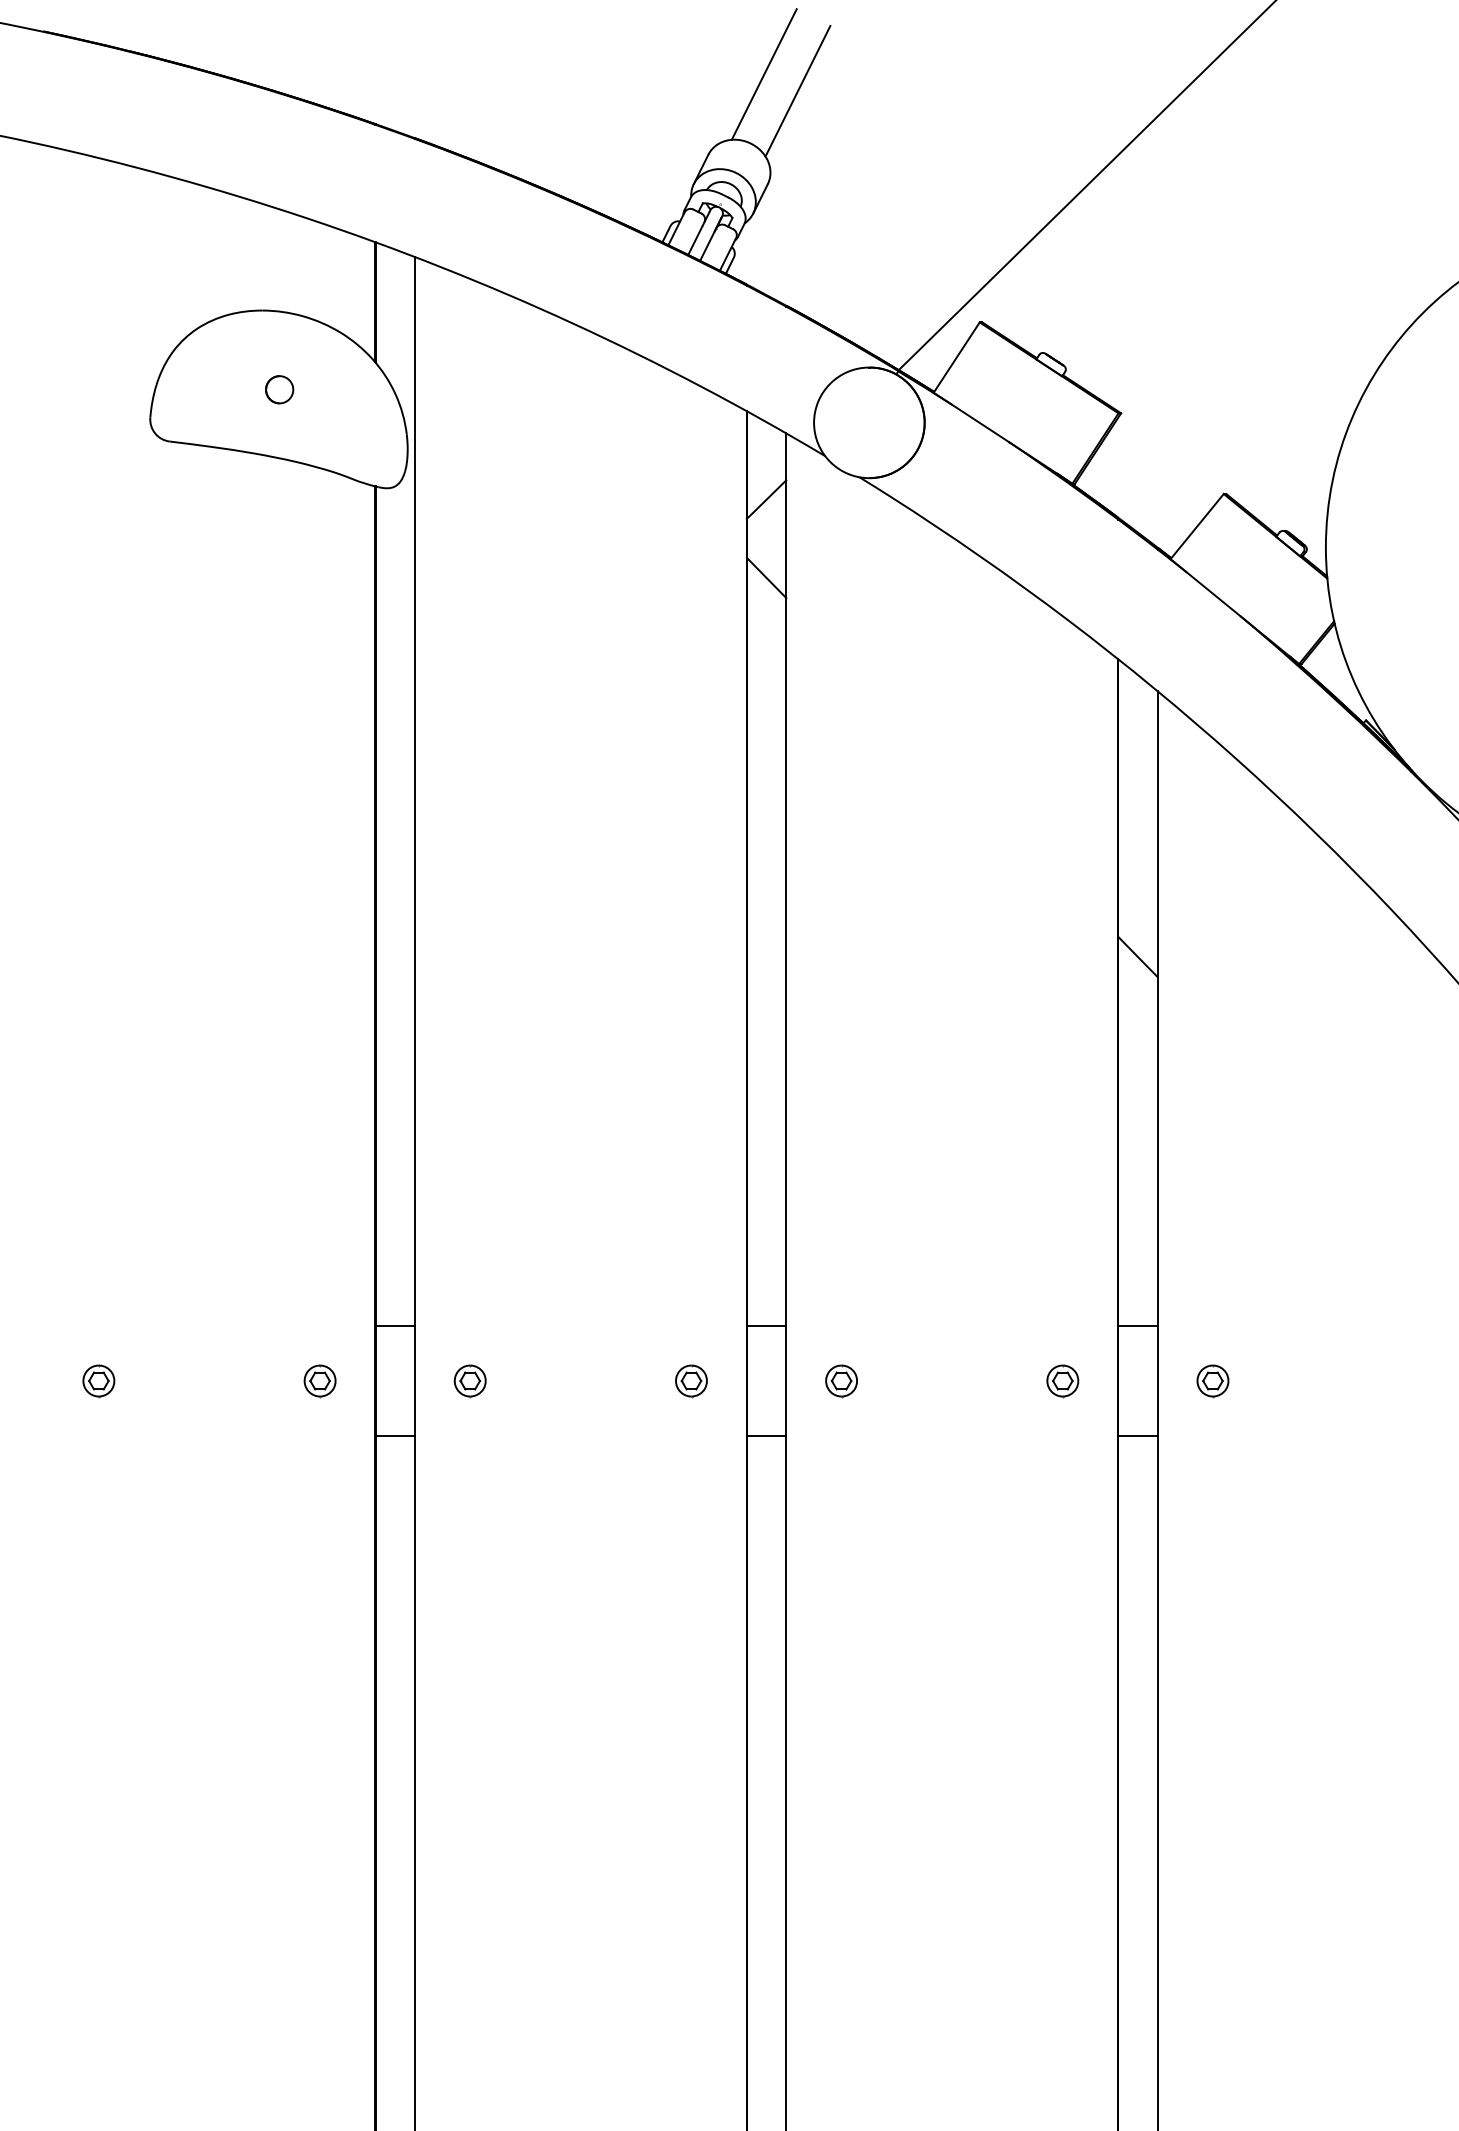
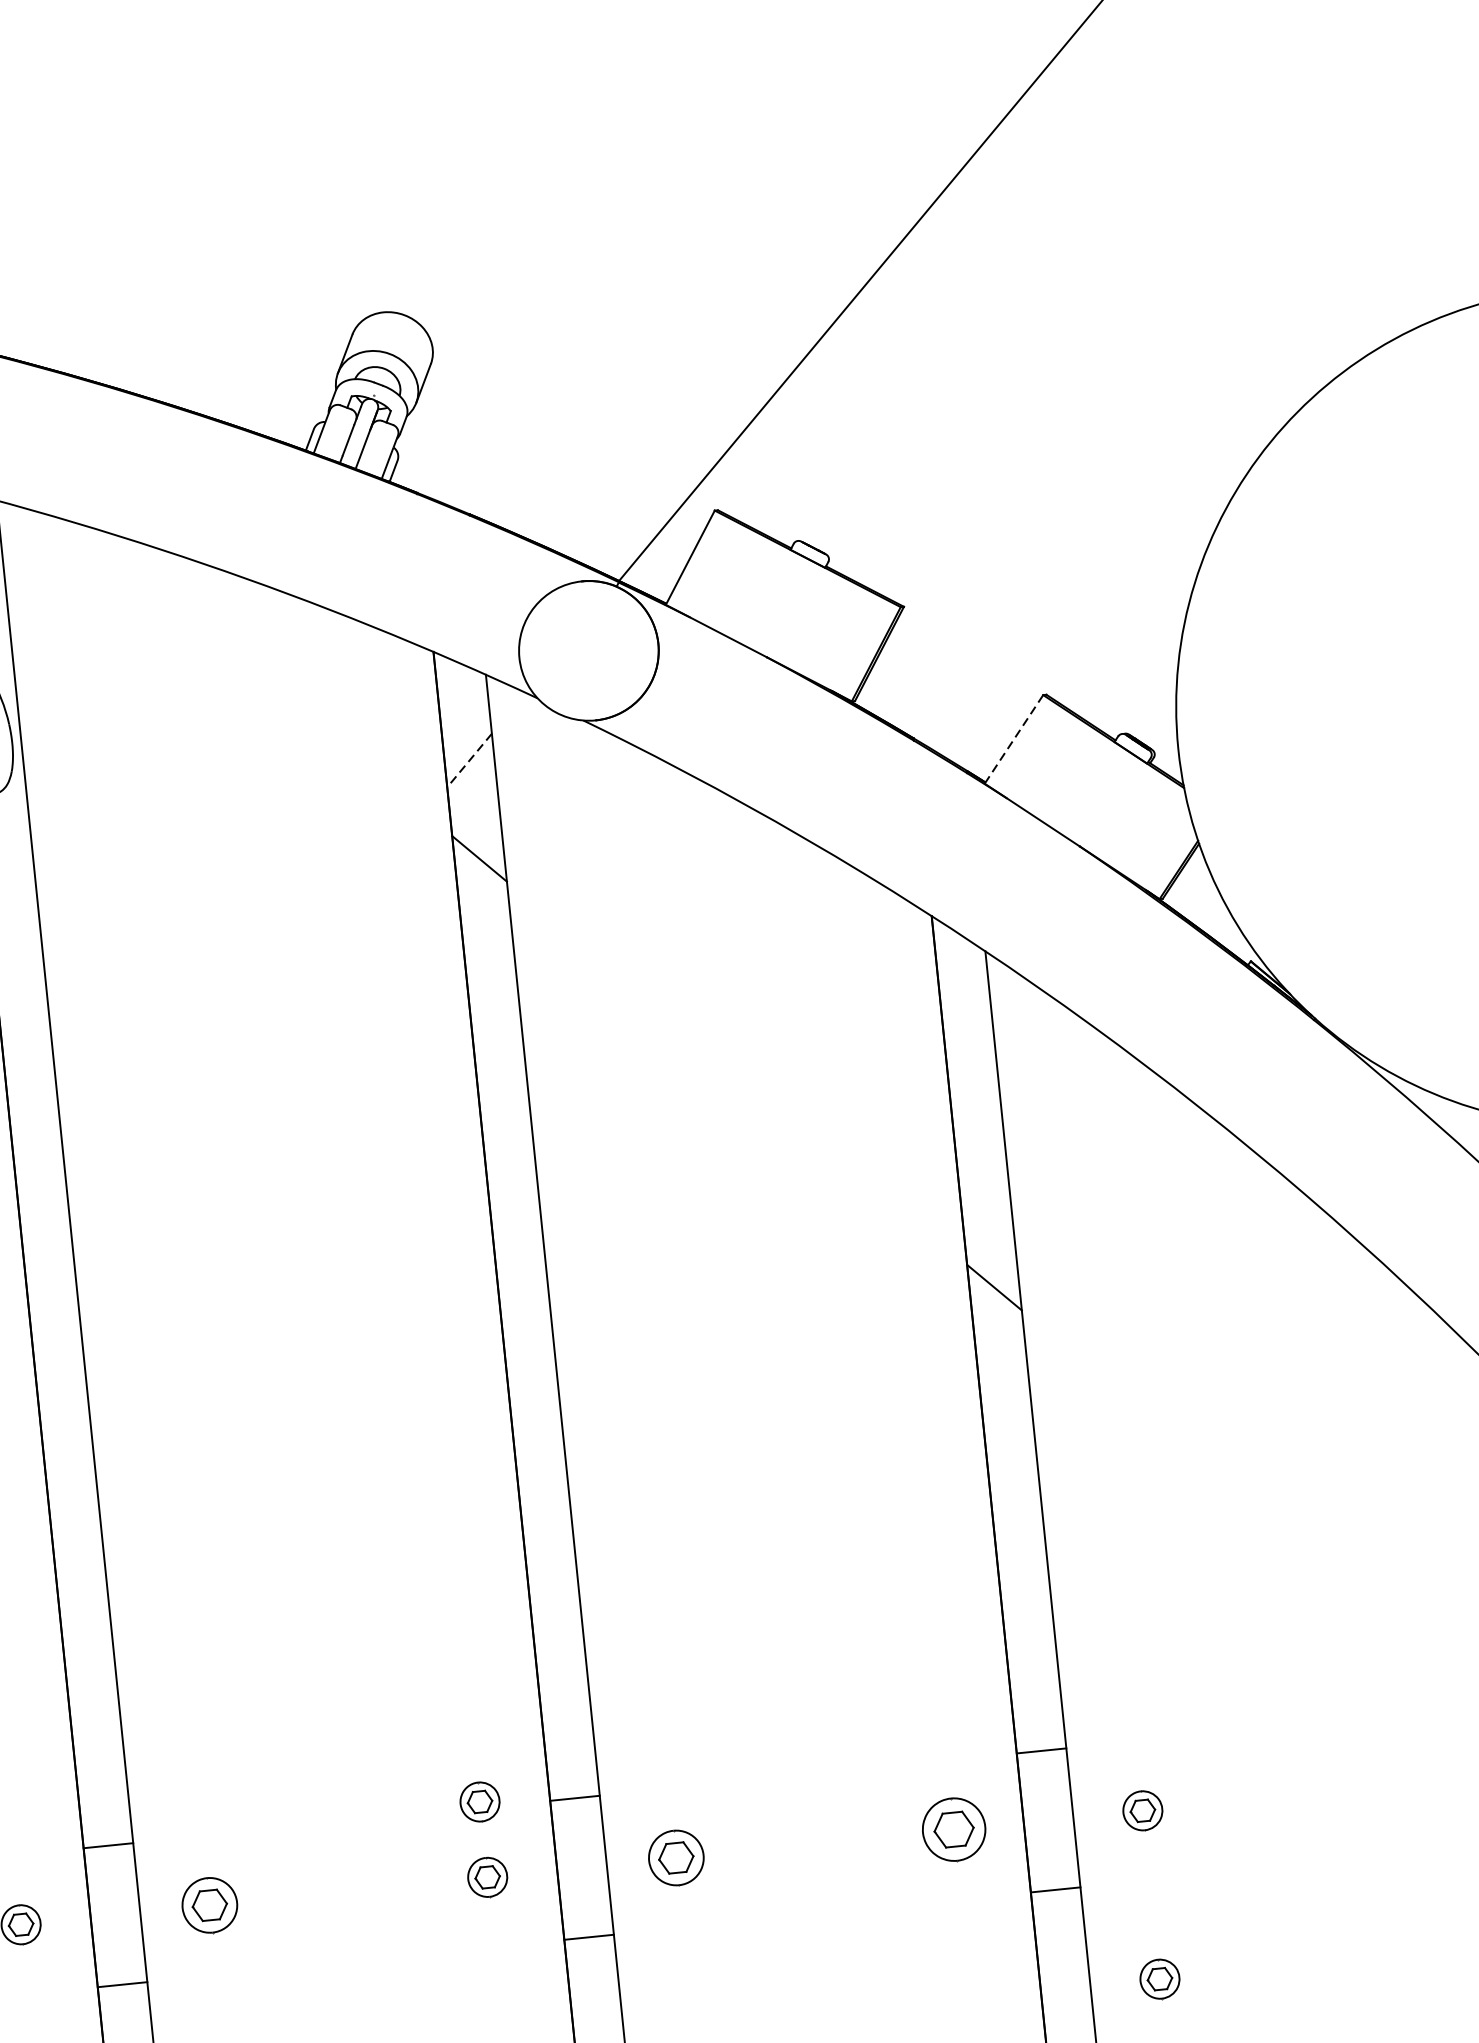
line: (763, 74) -> (411, 226), removed
line: (797, 90) -> (456, 242), removed
line: (766, 499) -> (469, 760), solid -> dashed
line: (1197, 526) -> (1014, 739), solid -> dashed
part: (691, 1321) -> (480, 1802), added
part: (469, 1381) -> (208, 1906), size x1.4
part: (841, 1381) -> (676, 1858), size x1.4
part: (1062, 1381) -> (953, 1830), size x1.6
part: (1212, 1515) -> (1159, 1979), added

